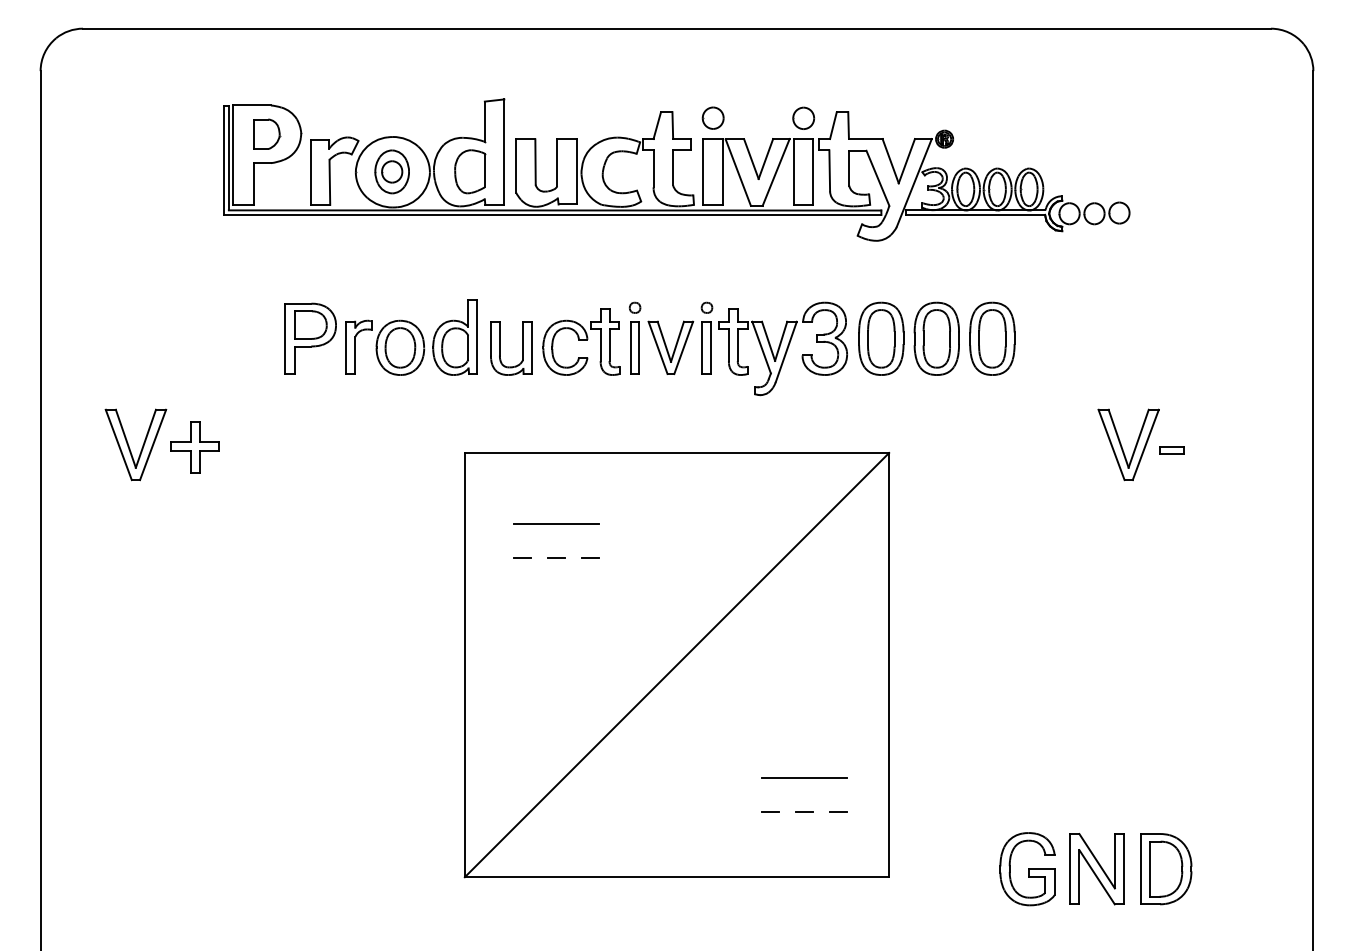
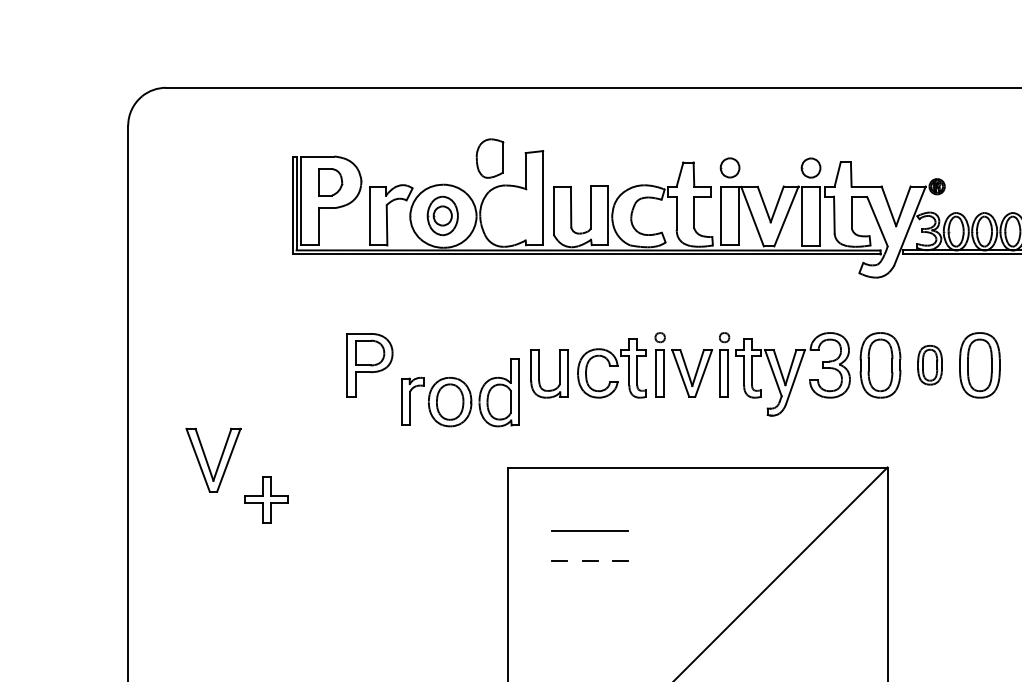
part: (470, 171) -> (490, 158), moved
part: (411, 337) -> (460, 392), moved
part: (936, 338) -> (929, 365), size x0.6
part: (194, 447) -> (265, 500), moved

